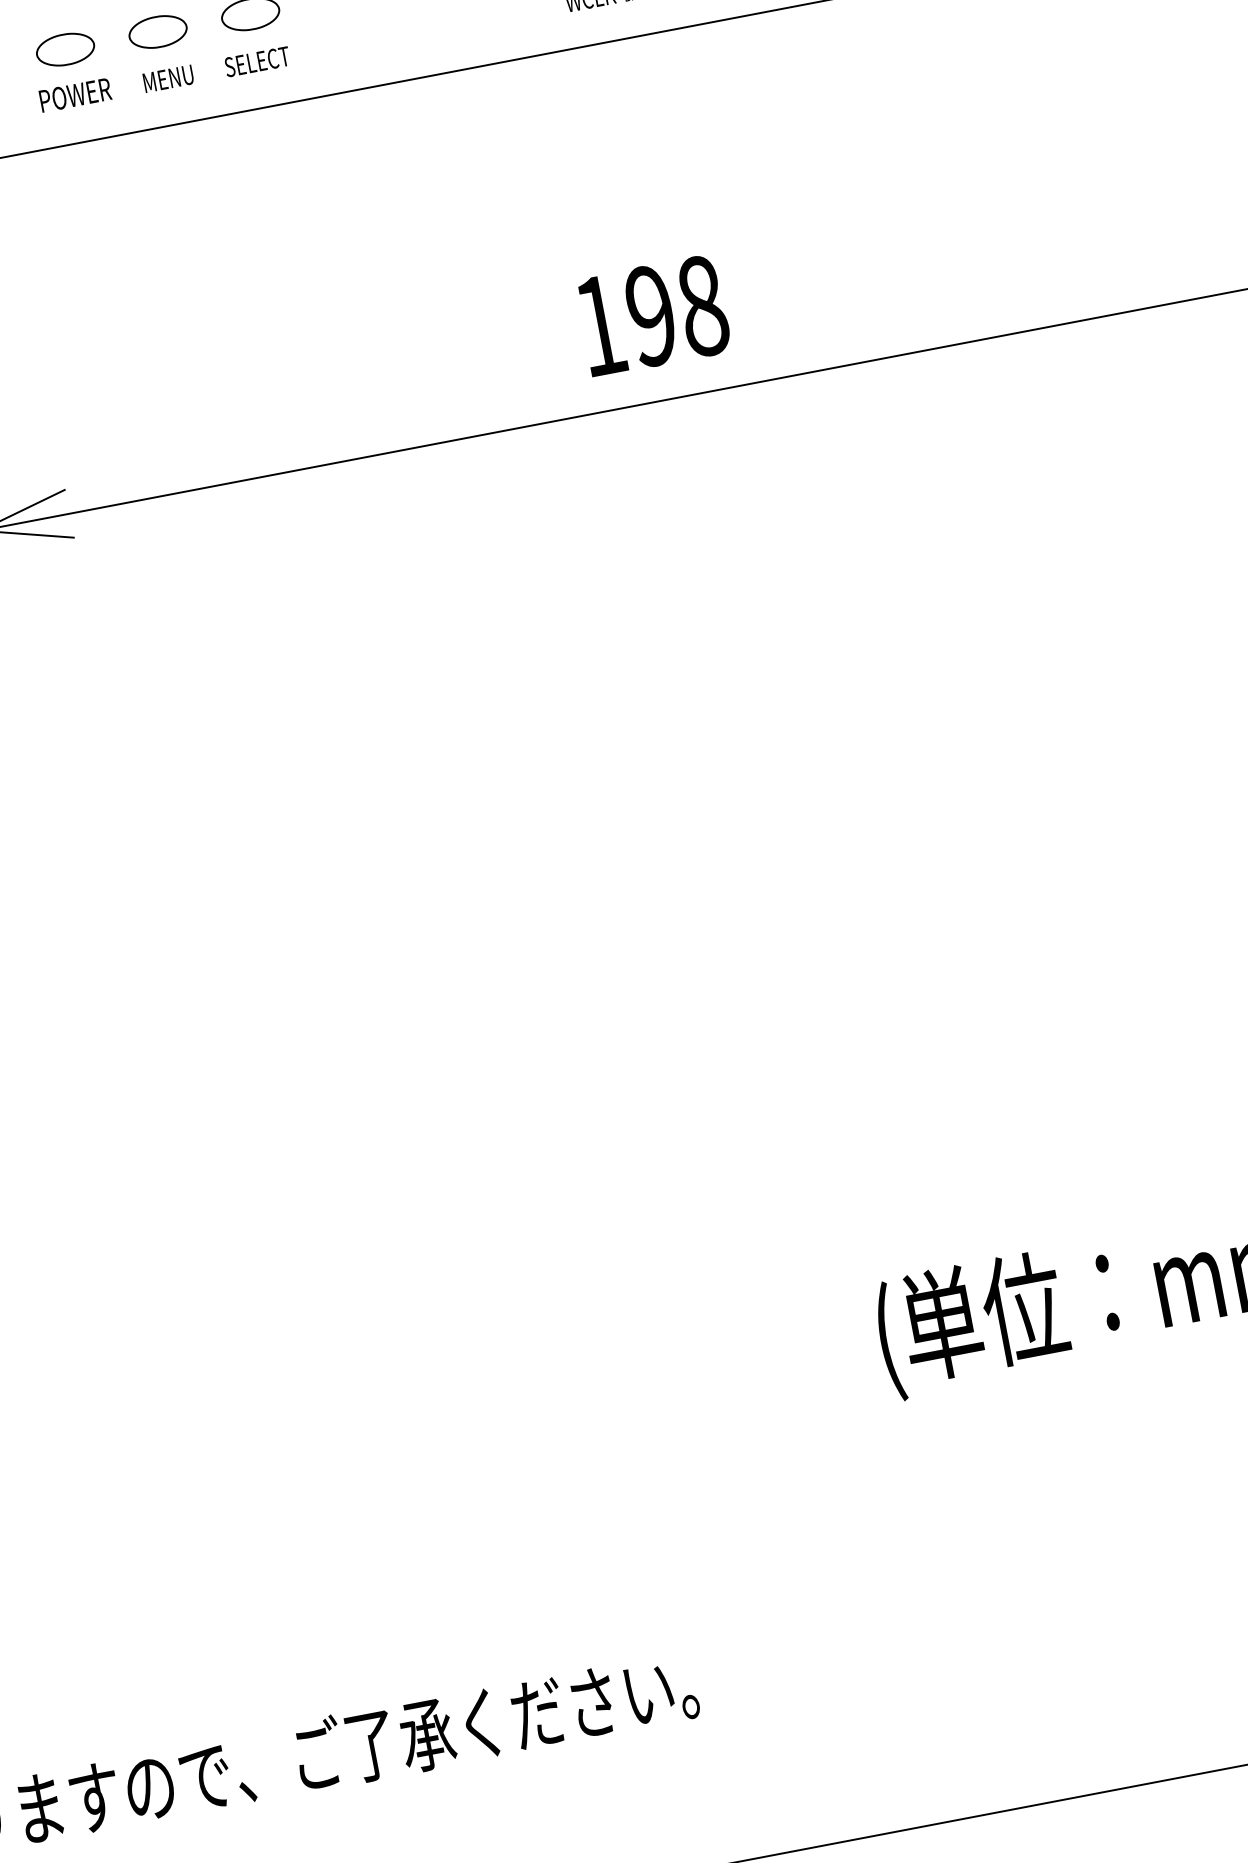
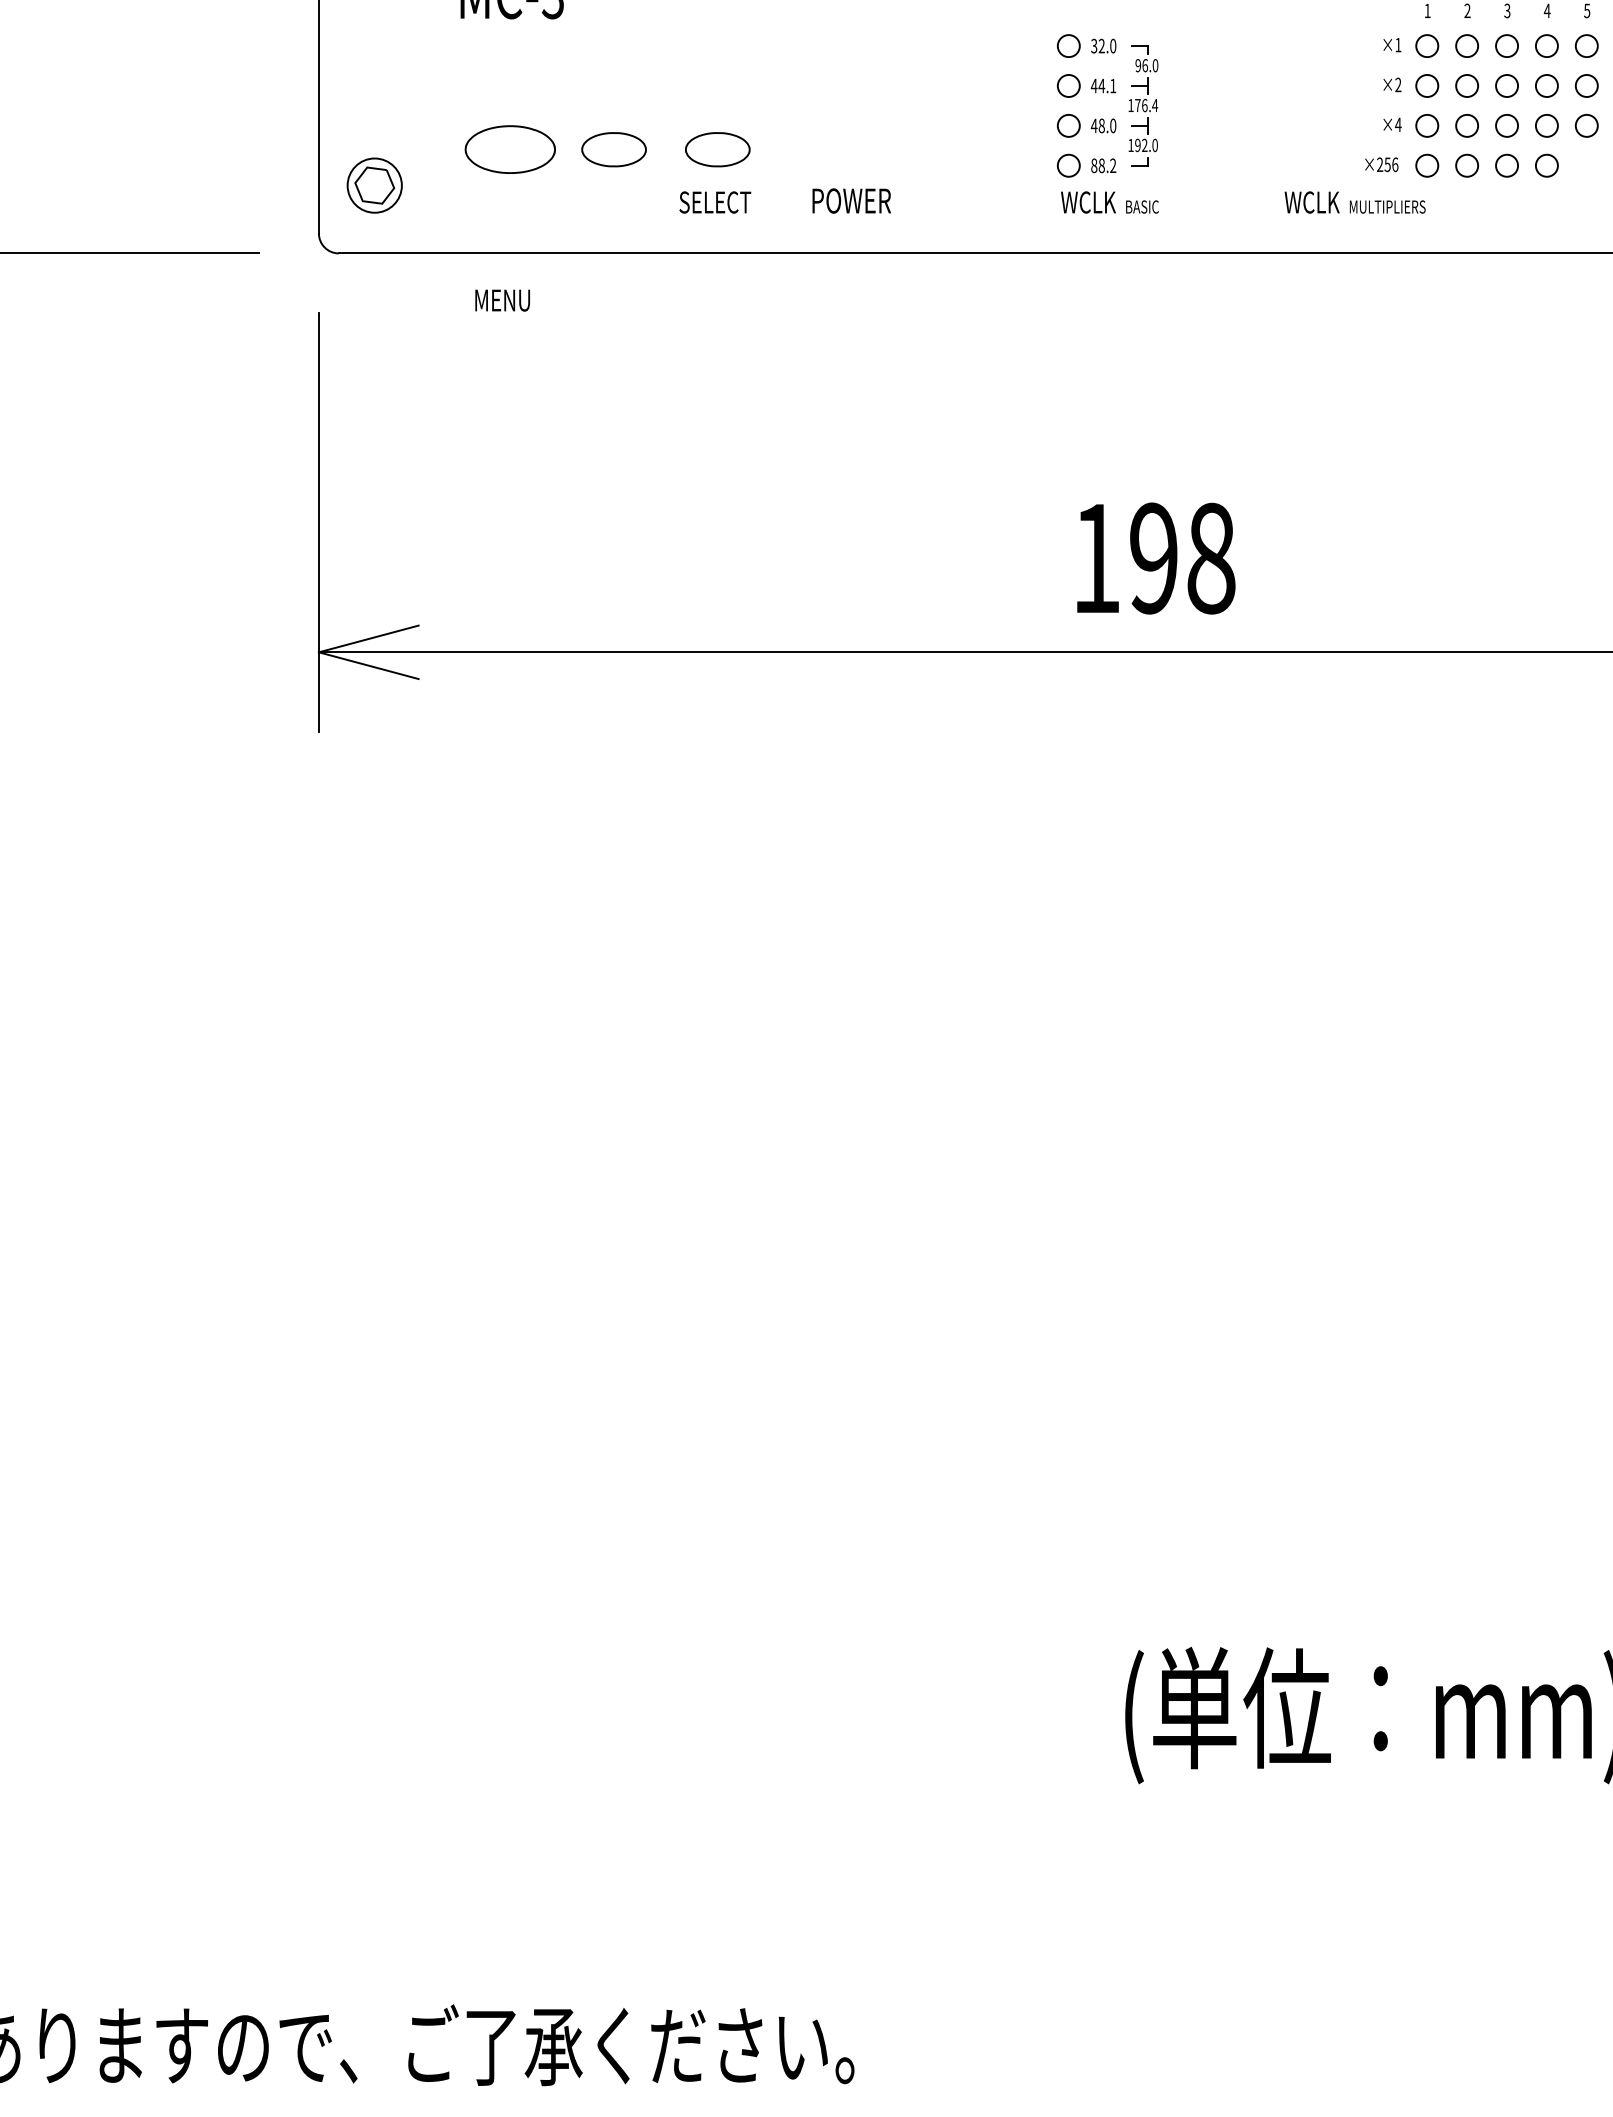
part: (65, 49) -> (510, 149), size x1.4
text: (168, 78) -> (502, 300), moved
text: (75, 94) -> (851, 200), moved
text: (653, 315) -> (1156, 558), moved

